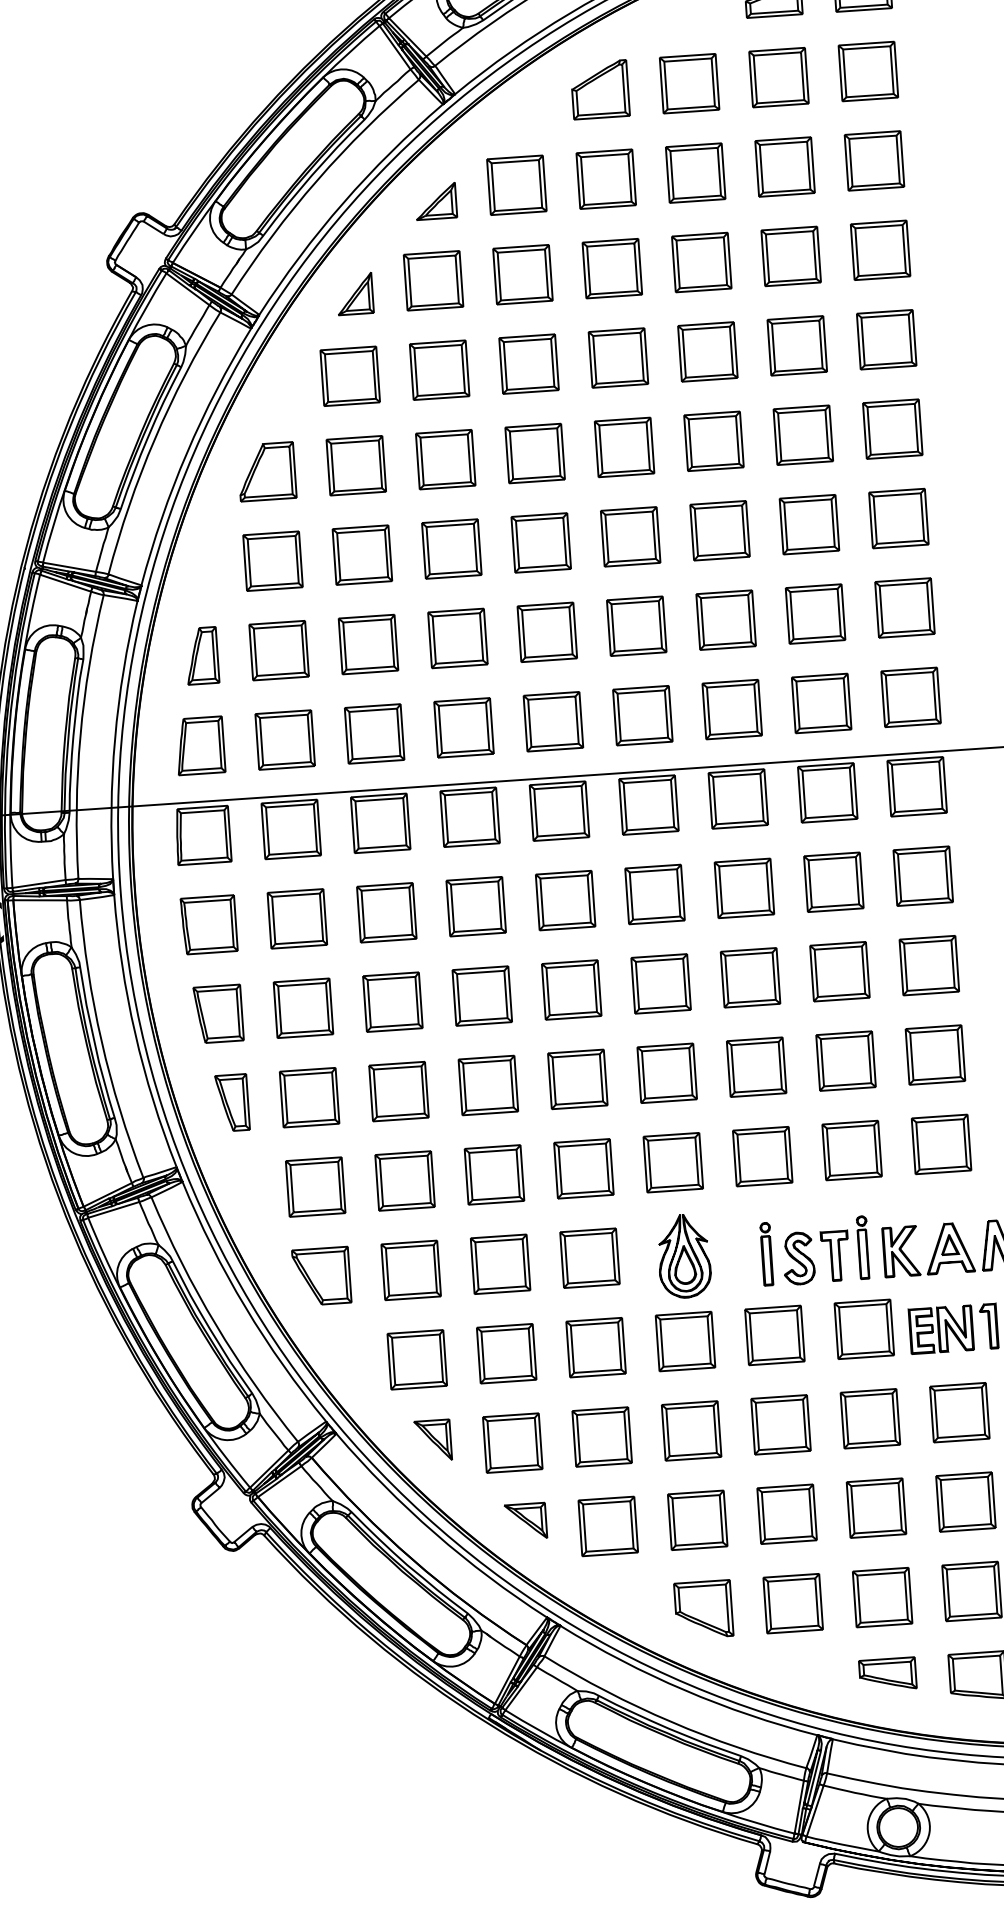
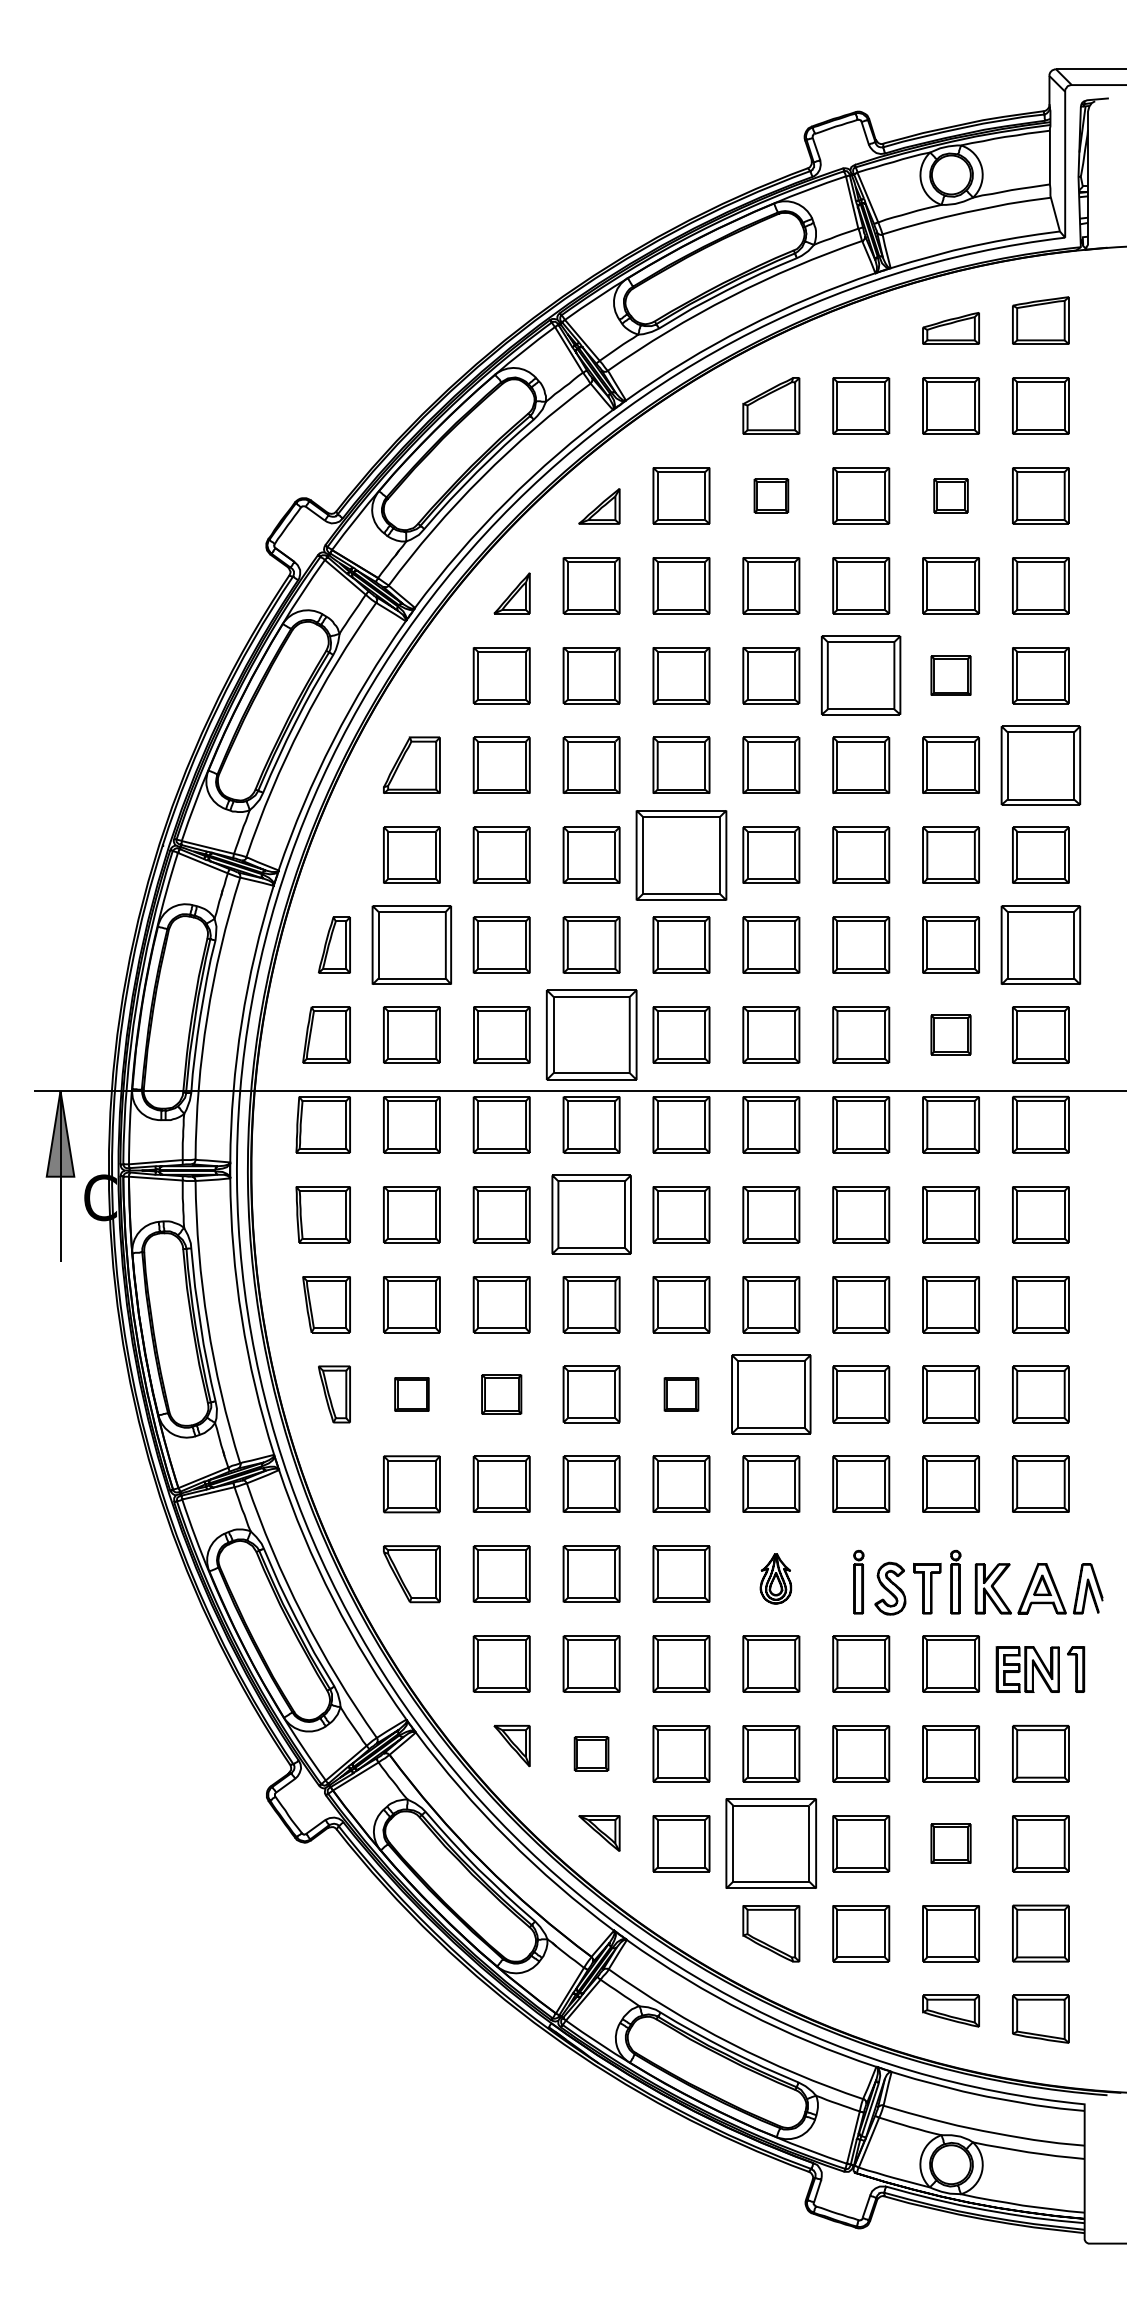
part: (784, 166) -> (950, 495), size x0.6
part: (606, 178) -> (771, 495), size x0.6
part: (796, 345) -> (950, 675), size x0.7
part: (708, 351) -> (861, 675), size x1.4
part: (892, 428) -> (1040, 764), size x1.4
part: (541, 542) -> (681, 854), size x1.6
part: (904, 607) -> (1040, 944), size x1.4
part: (278, 650) -> (411, 944), size x1.4
part: (821, 703) -> (950, 1034), size x0.7
part: (463, 727) -> (591, 1034), size x1.6
part: (476, 906) -> (591, 1214), size x1.4
part: (667, 1073) -> (771, 1394), size x1.4
part: (577, 1079) -> (681, 1394), size x0.6
part: (398, 1091) -> (501, 1394), size x0.7
part: (309, 1097) -> (411, 1394), size x0.6
part: (683, 1256) -> (775, 1578), size x0.6
part: (512, 1442) -> (591, 1753), size x0.6
part: (875, 1507) -> (950, 1843), size x0.7
part: (697, 1520) -> (771, 1843), size x1.6

